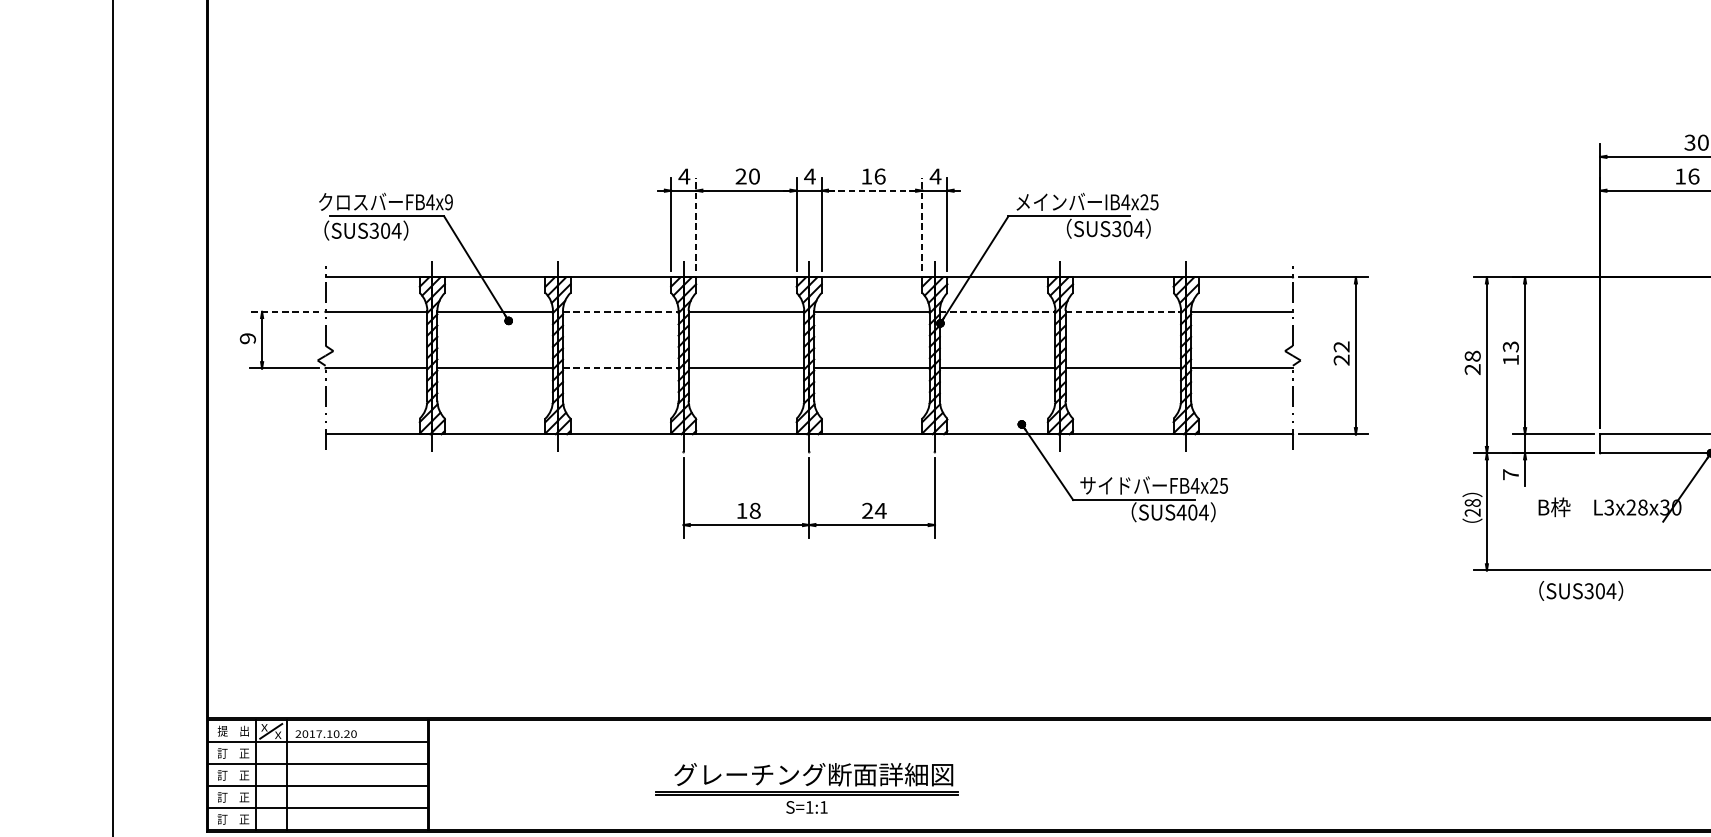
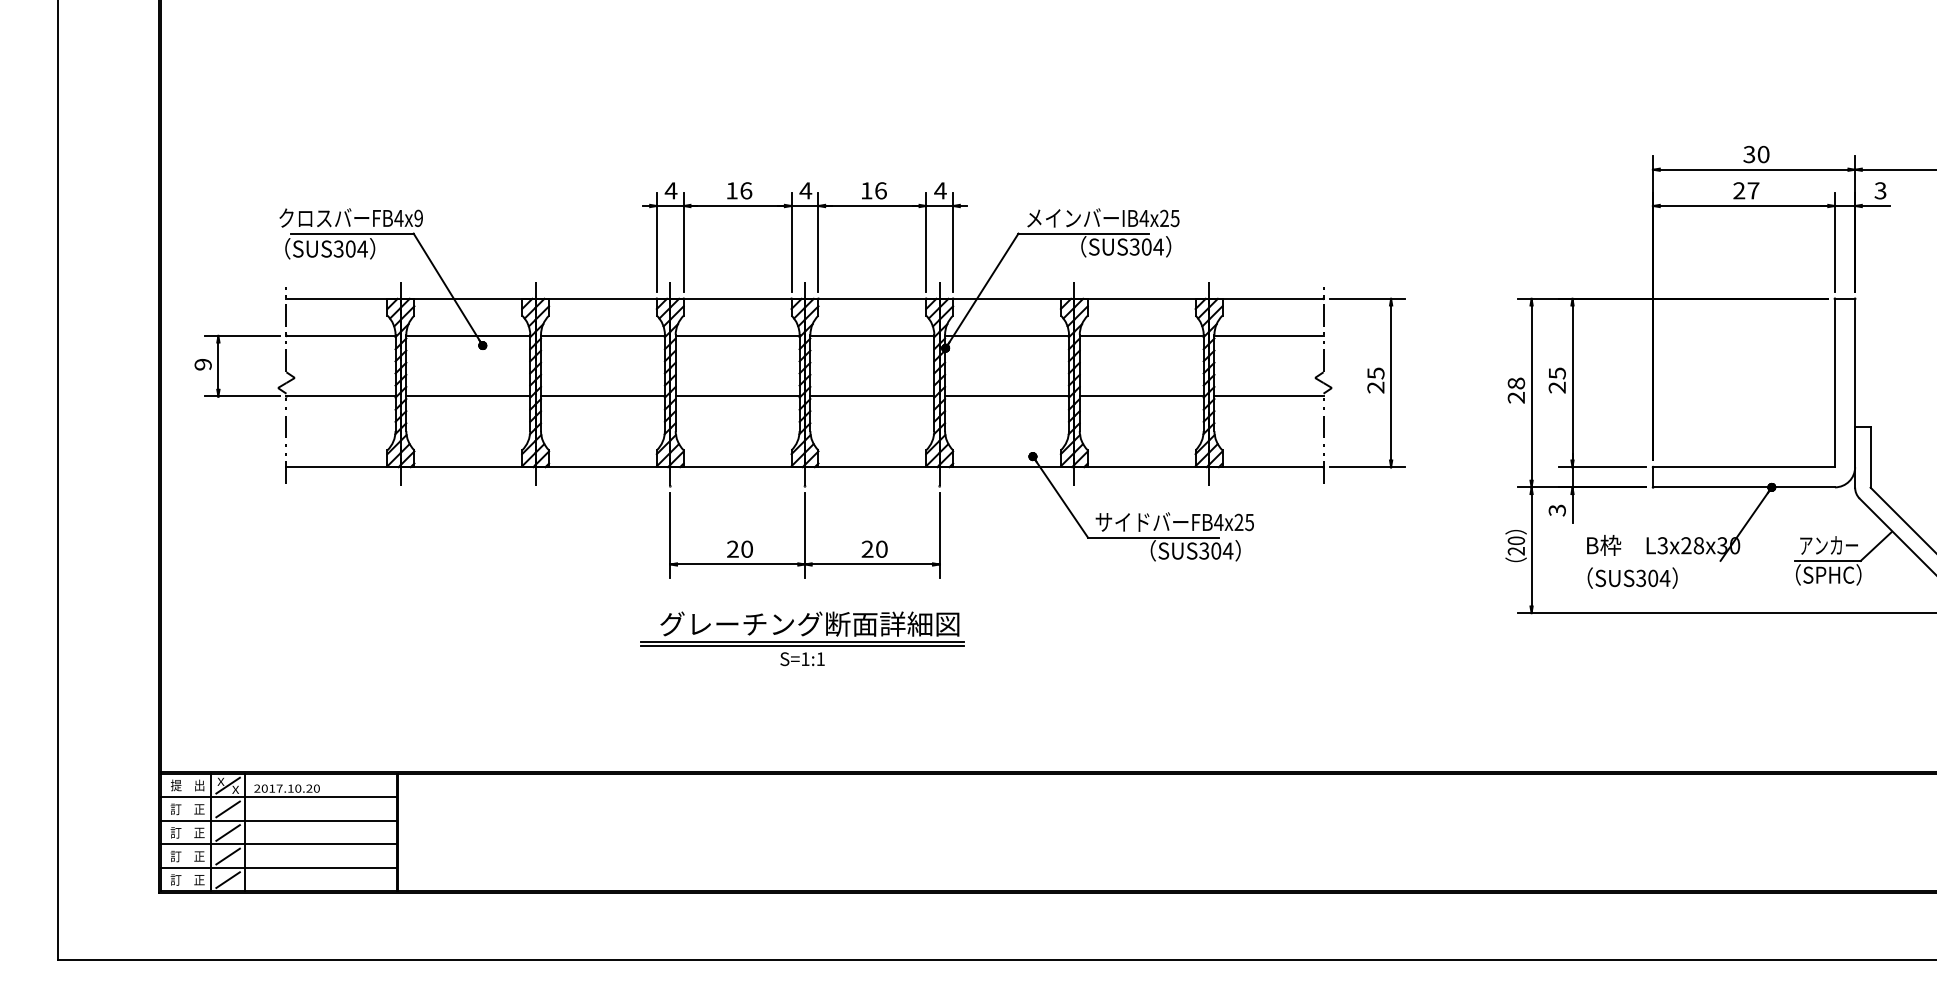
text: (748, 176) -> (739, 190), 20 -> 16
text: (1687, 176) -> (1746, 190), 16 -> 27
line: (872, 191) -> (872, 206), dashed -> solid
line: (695, 224) -> (683, 242), dashed -> solid
line: (922, 224) -> (926, 242), dashed -> solid
line: (283, 311) -> (241, 335), dashed -> solid
line: (620, 311) -> (602, 335), dashed -> solid
line: (998, 311) -> (1007, 335), dashed -> solid
line: (1123, 311) -> (1141, 335), dashed -> solid
text: (1341, 346) -> (1375, 373), 22 -> 25
text: (1510, 353) -> (1556, 380), 13 -> 25
line: (620, 368) -> (602, 396), dashed -> solid
text: (1510, 474) -> (1556, 510), 7 -> 3
text: (1472, 502) -> (1516, 540), 28 -> 20
text: (749, 510) -> (740, 548), 18 -> 20
text: (880, 510) -> (881, 548), 24 -> 20
text: (1180, 512) -> (1203, 550), SUS404 -> SUS304
text: (1581, 590) -> (1632, 577), moved
line: (270, 753) -> (227, 809), added
line: (270, 775) -> (227, 832), added
part: (806, 788) -> (802, 638), moved
line: (270, 797) -> (227, 856), added
line: (270, 818) -> (227, 879), added

